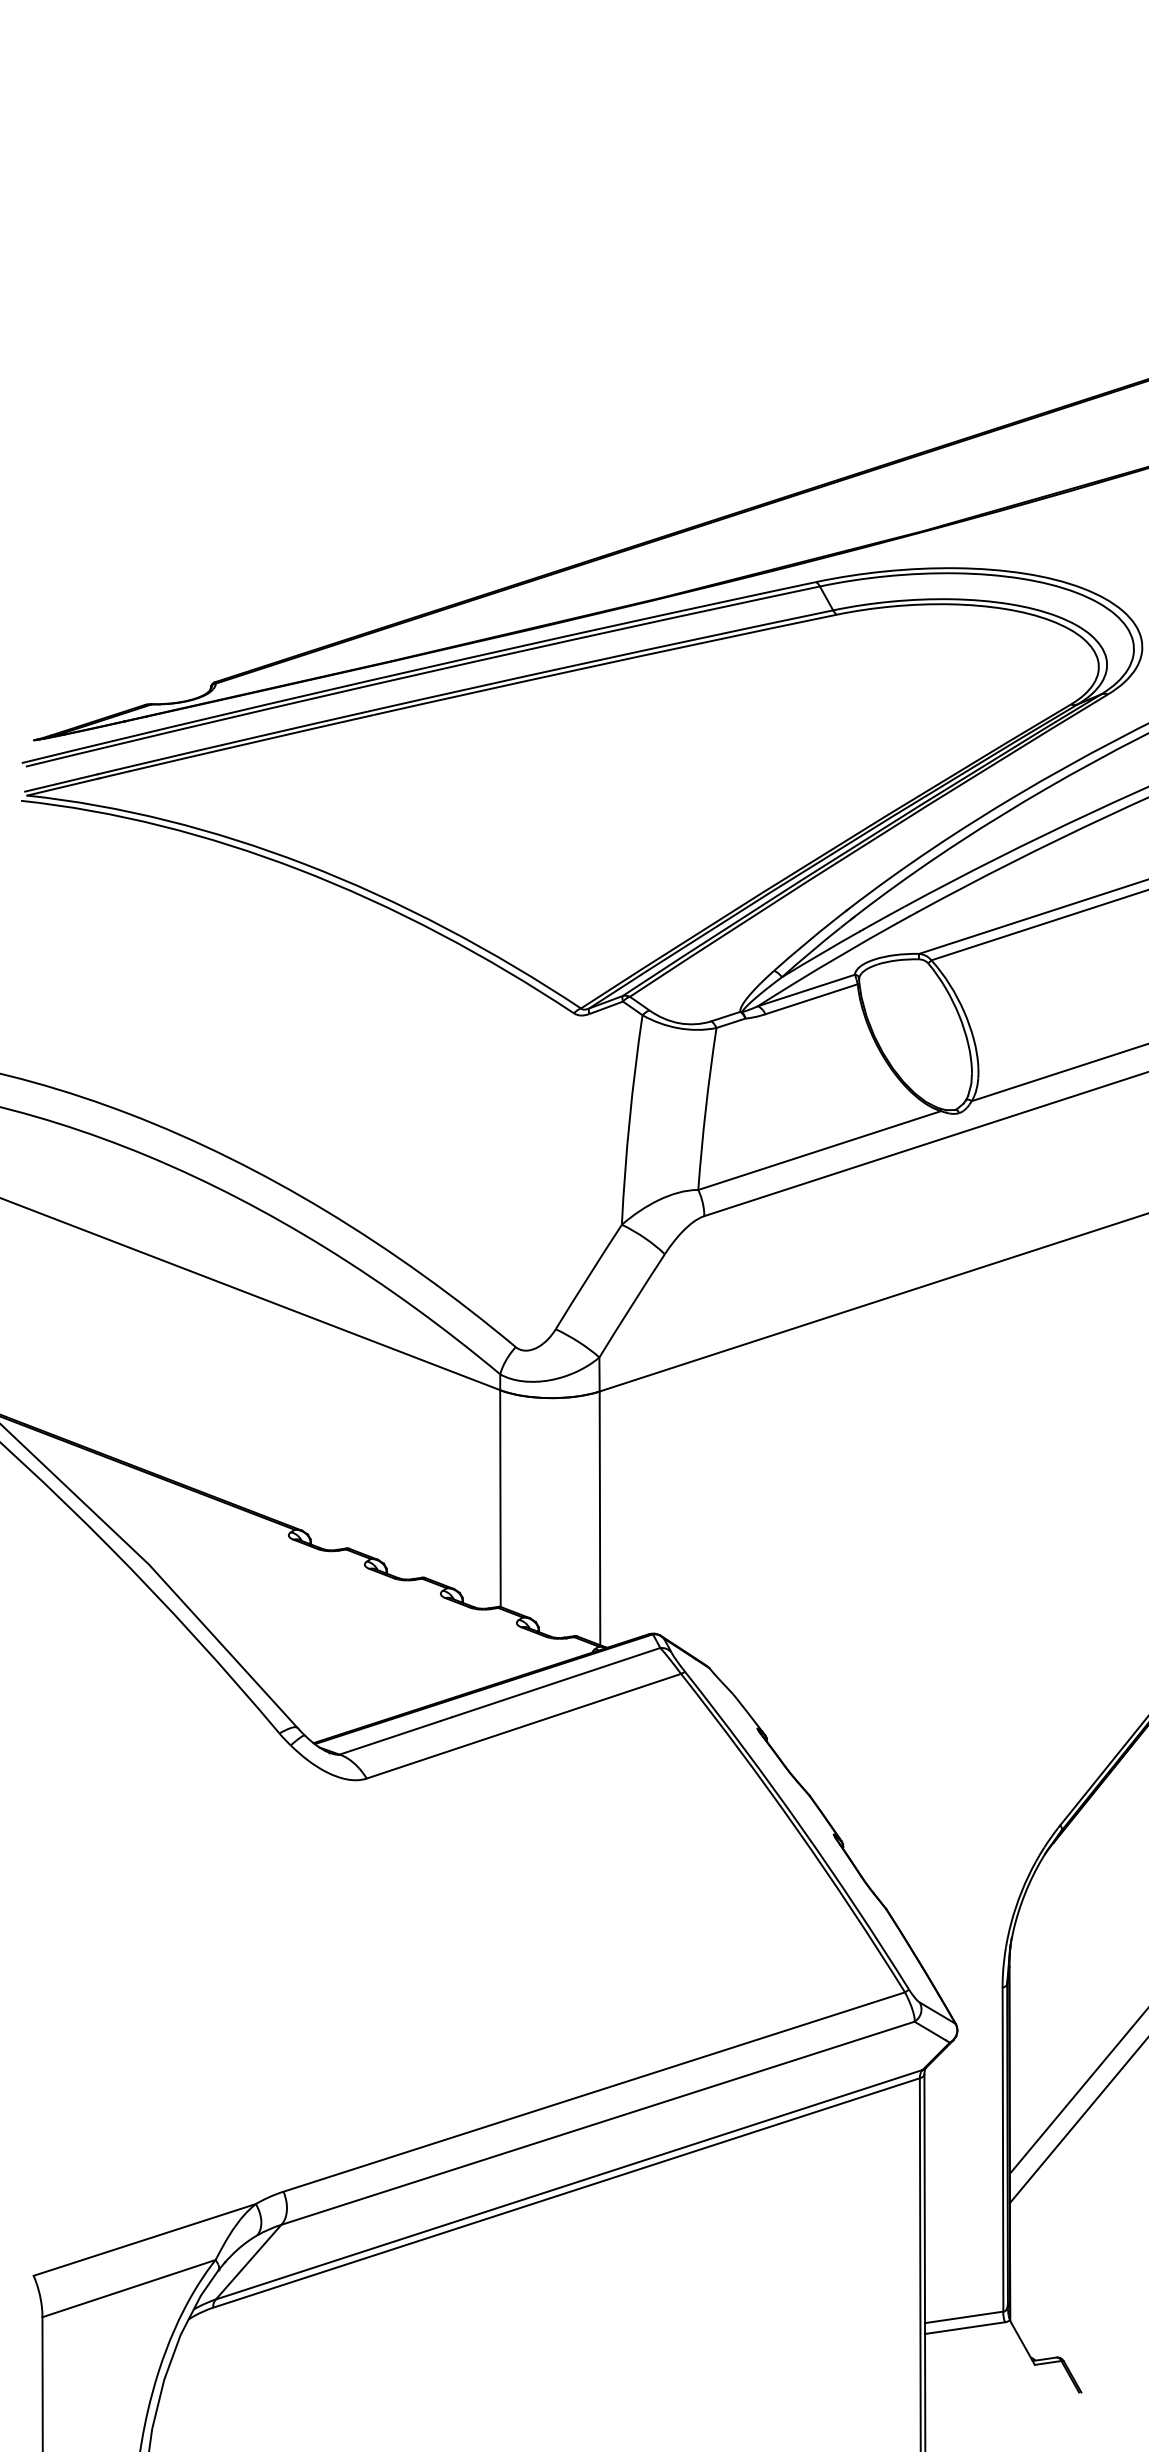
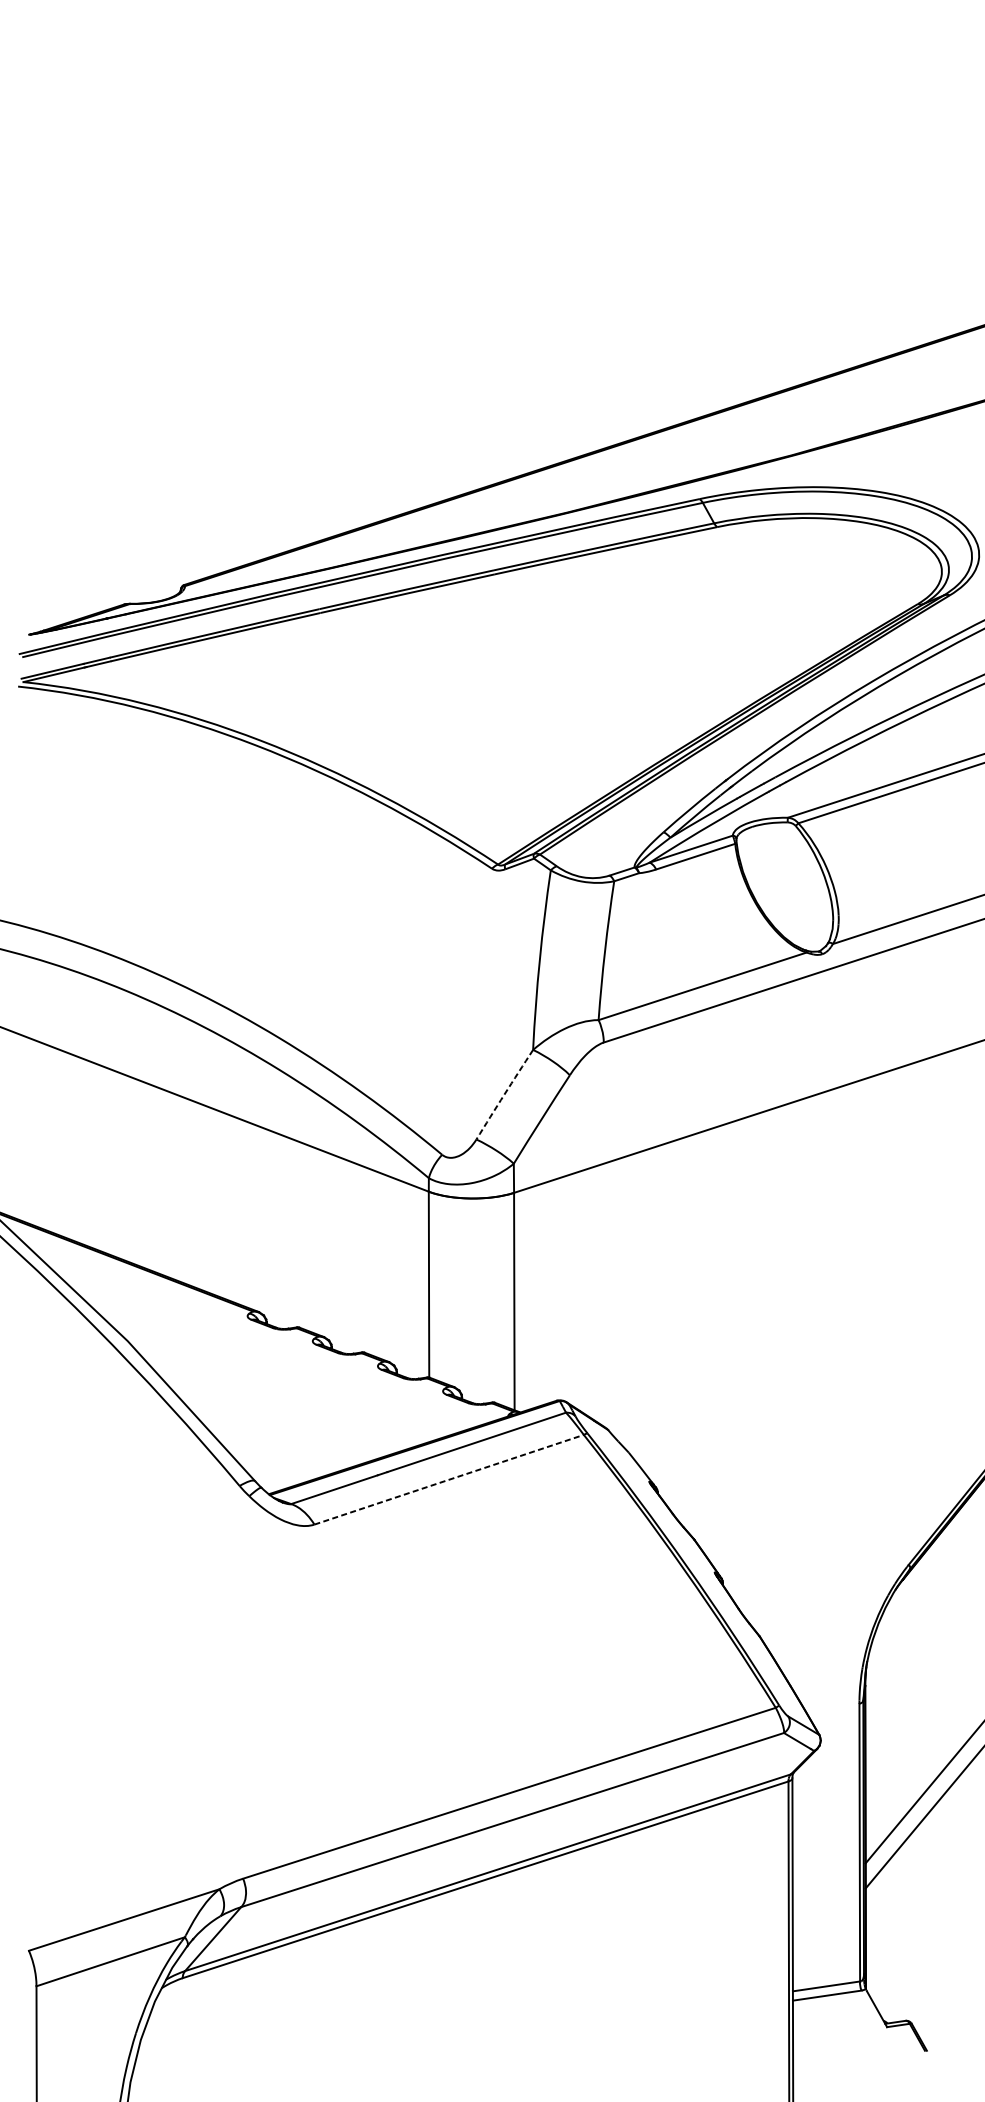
arc: (588, 1276) -> (504, 1094), solid -> dashed
line: (523, 1726) -> (448, 1479), solid -> dashed

